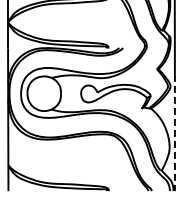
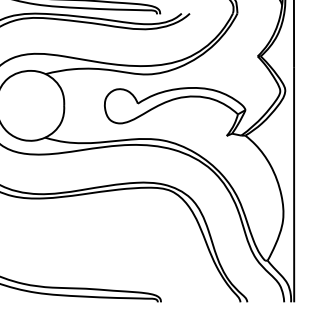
line: (174, 133) -> (293, 186), dashed -> solid

